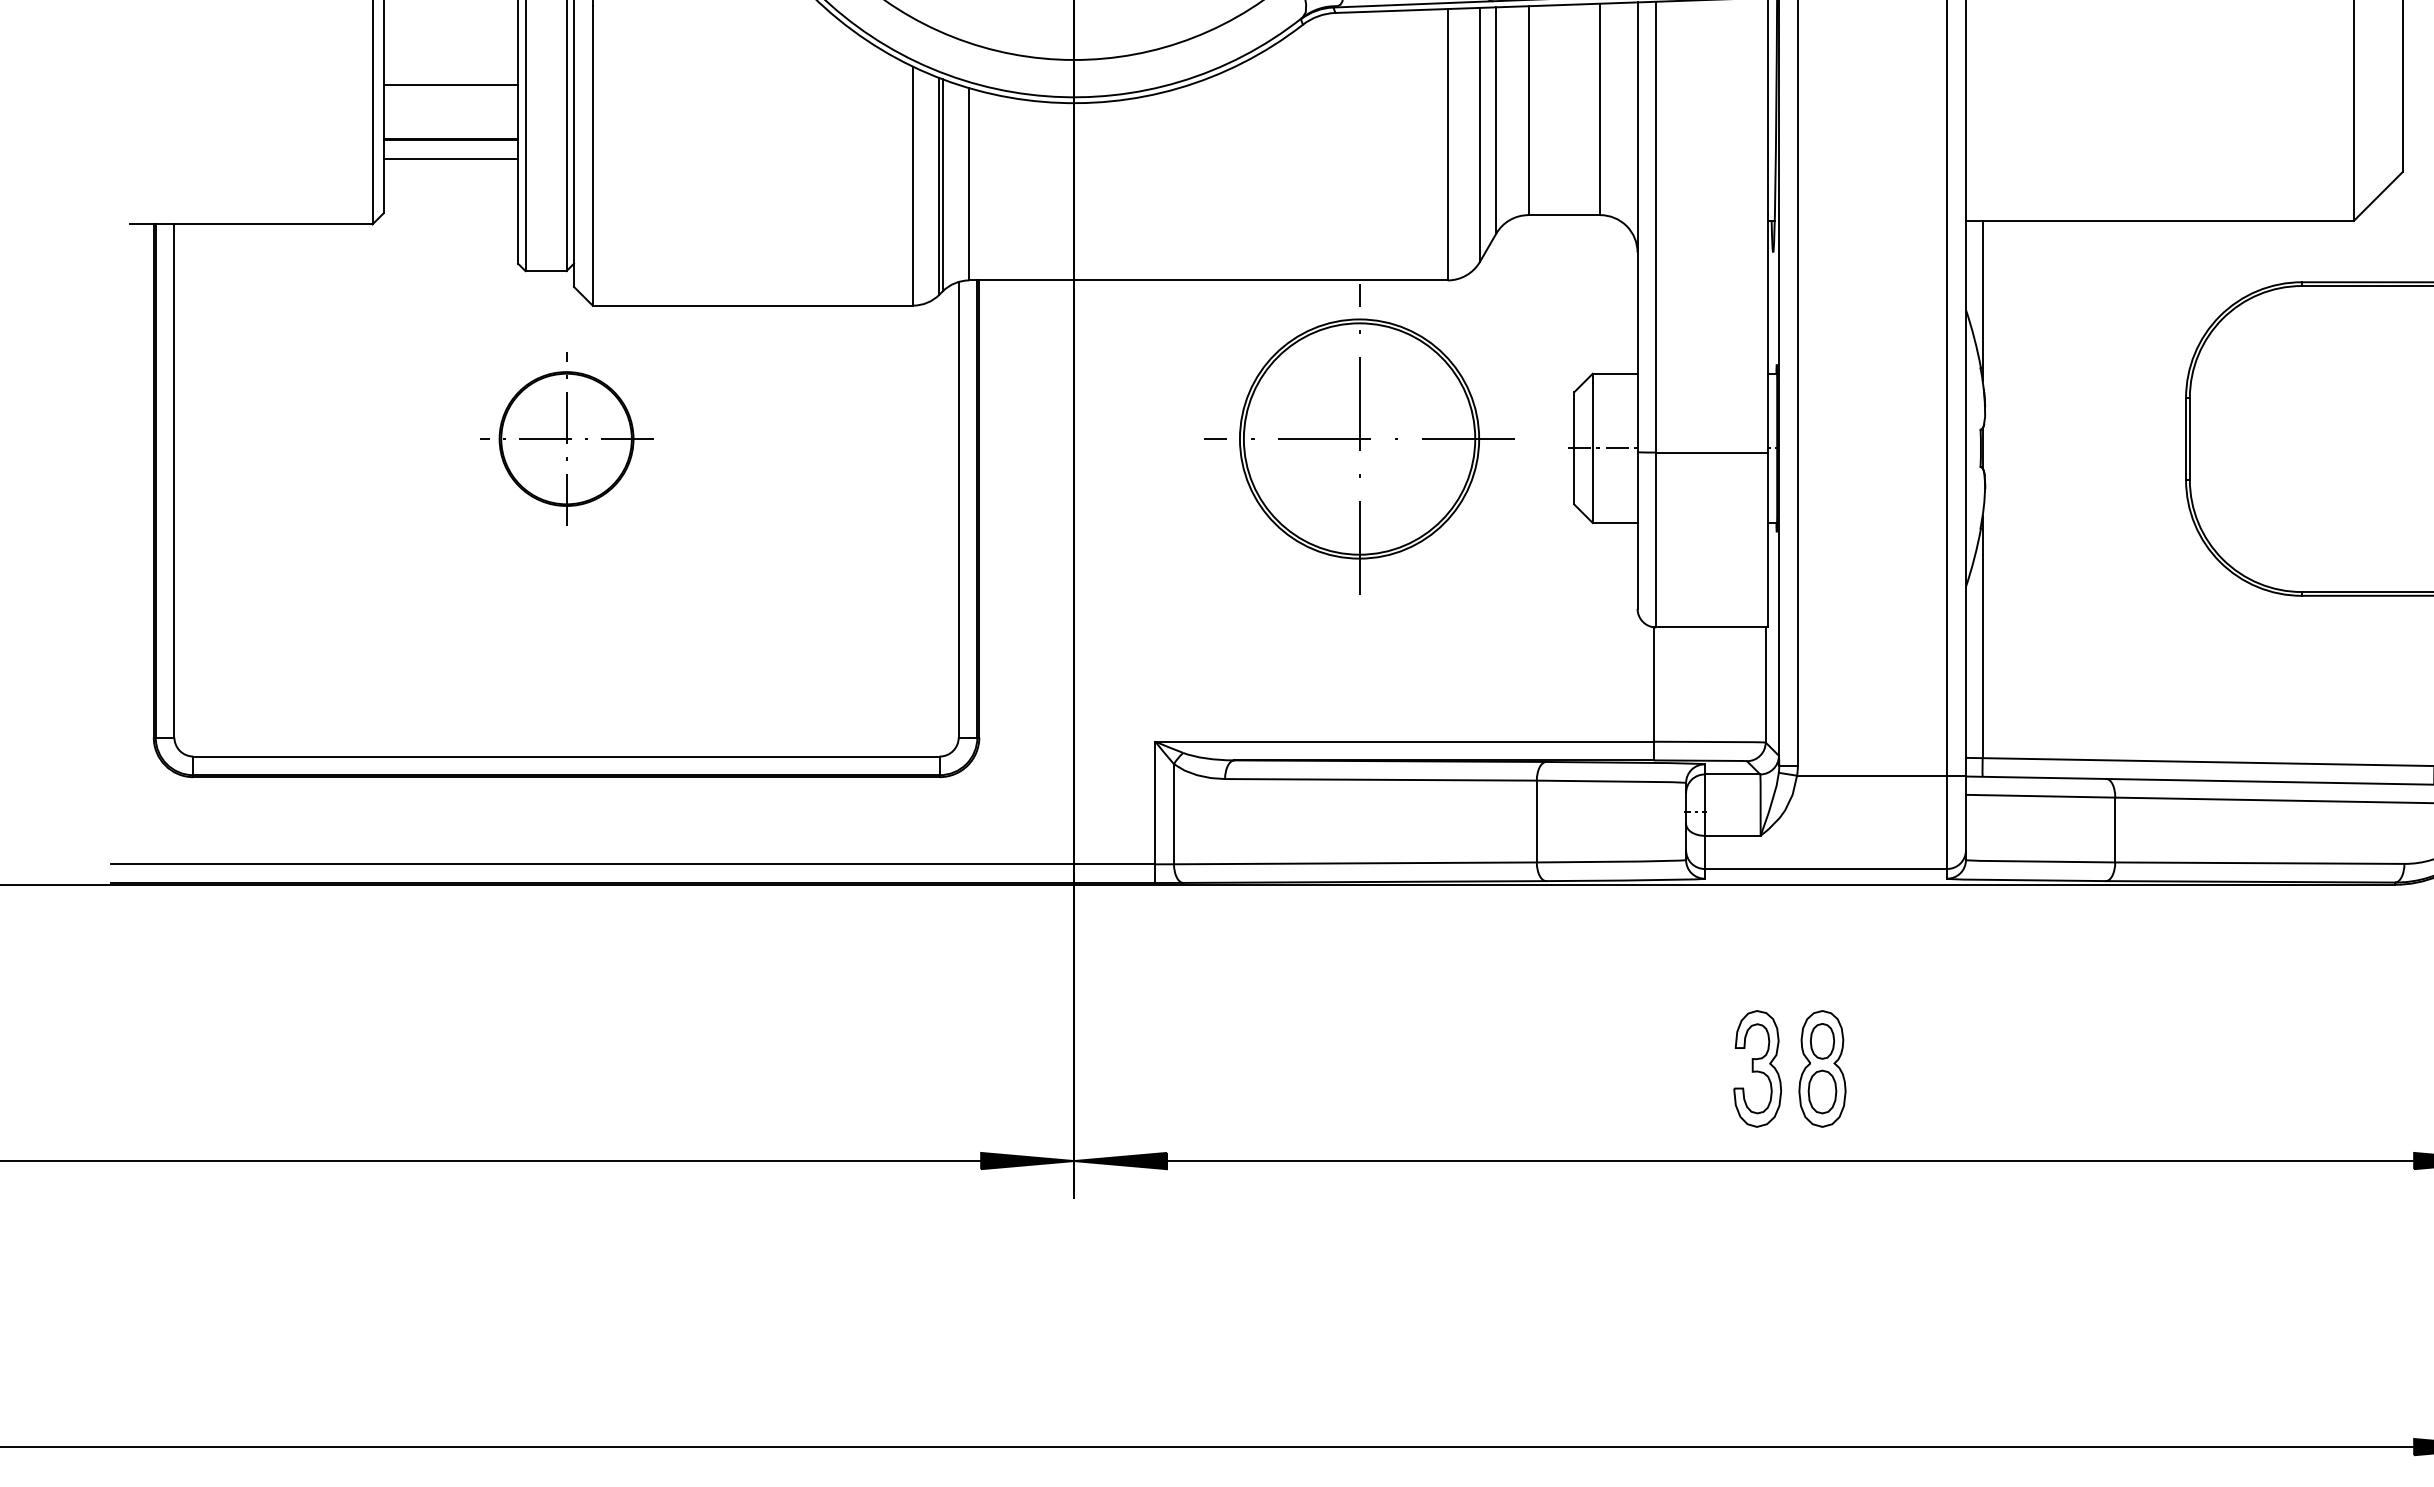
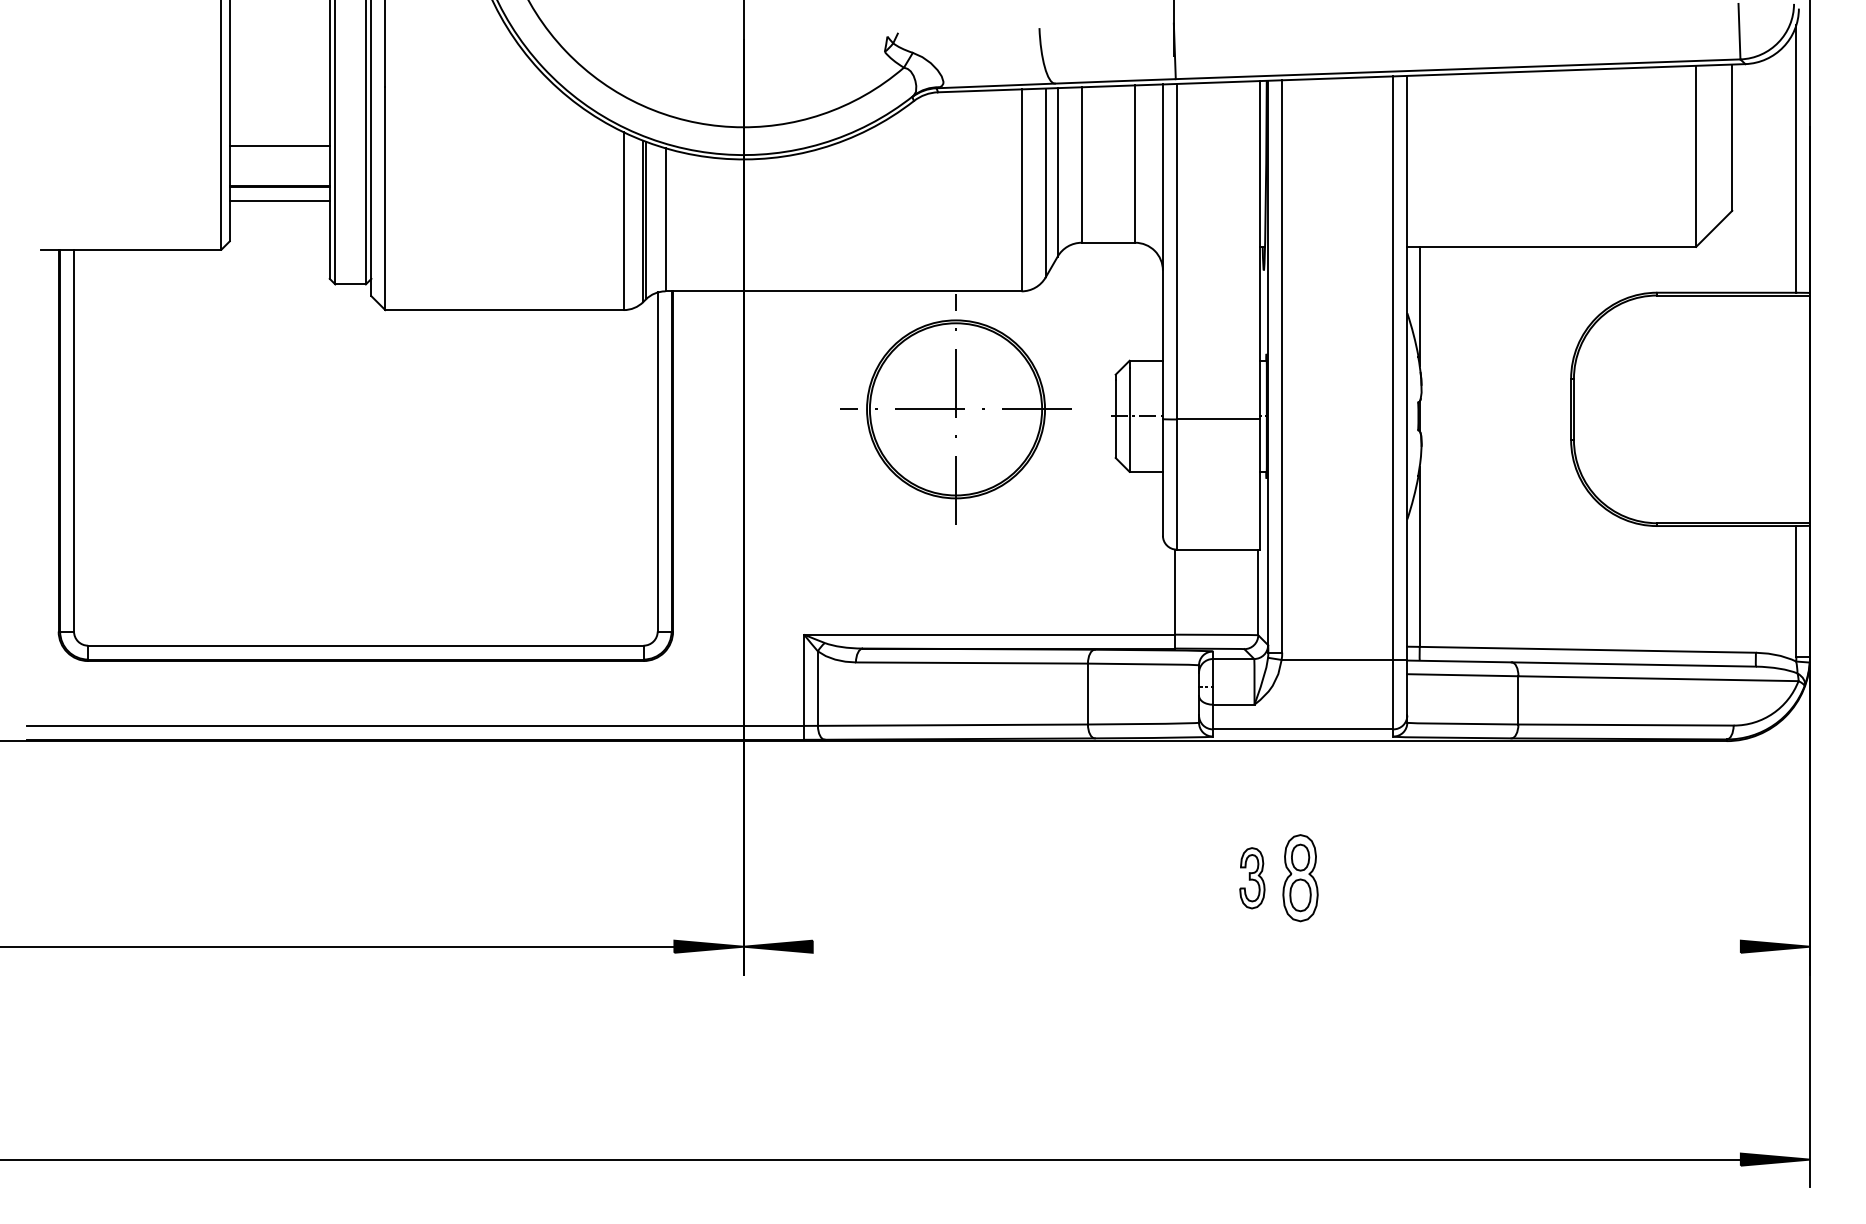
part: (566, 439) -> (365, 409), removed
part: (1757, 1069) -> (1252, 878), size x0.7
line: (1790, 1160) -> (1276, 946), removed

